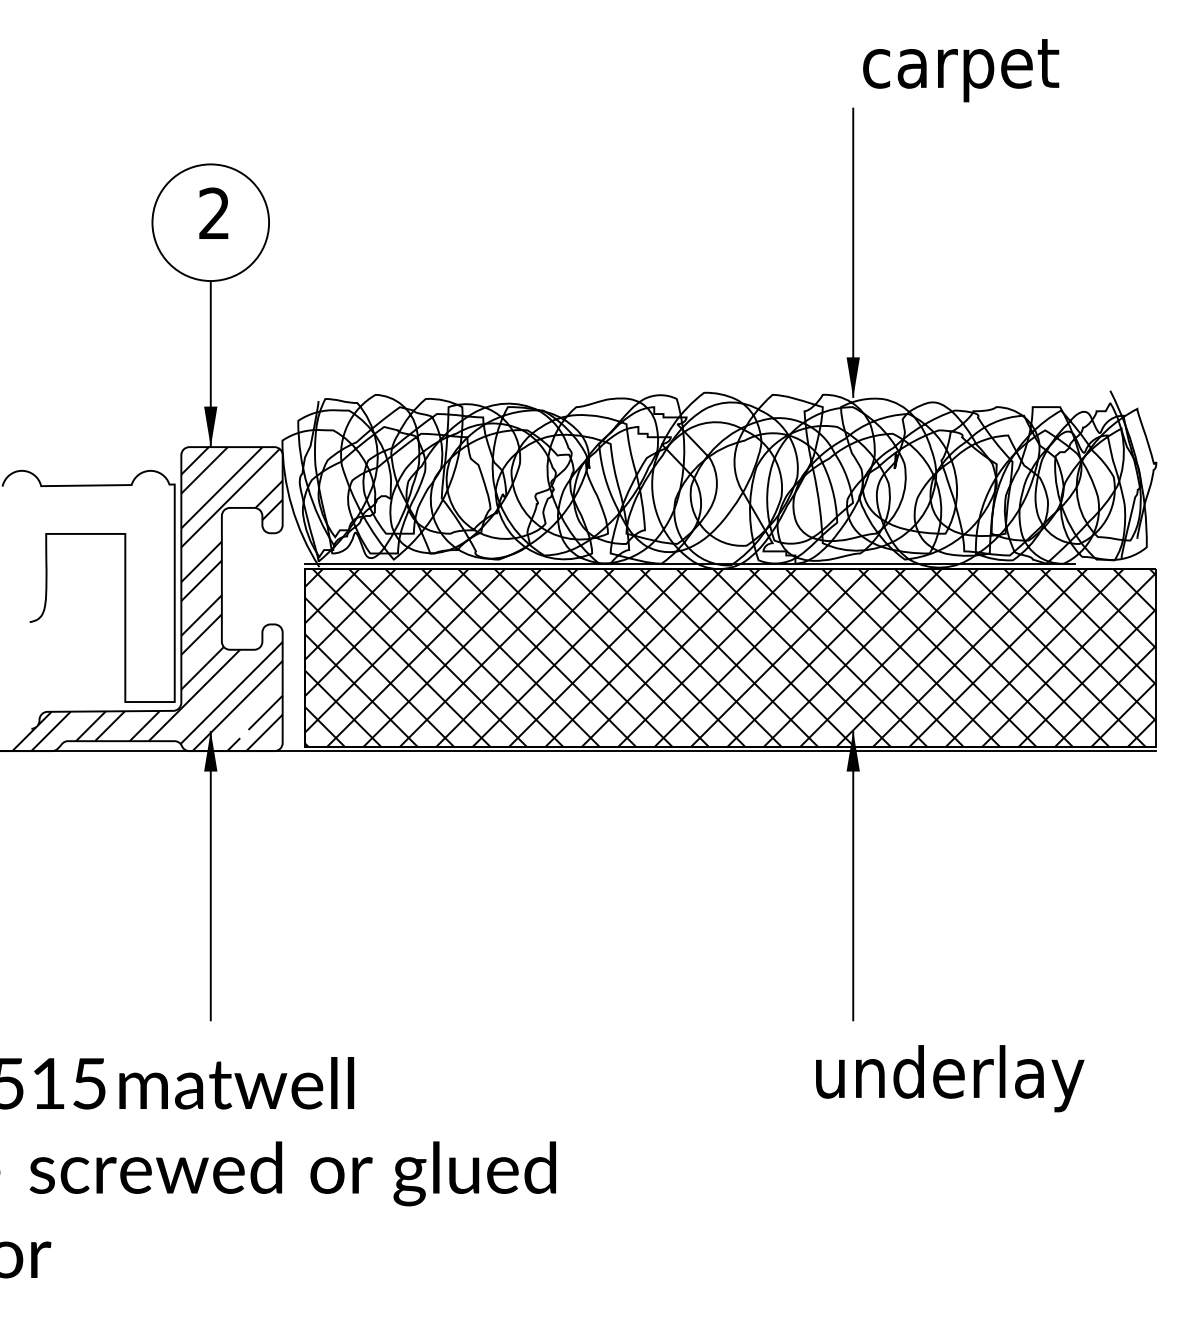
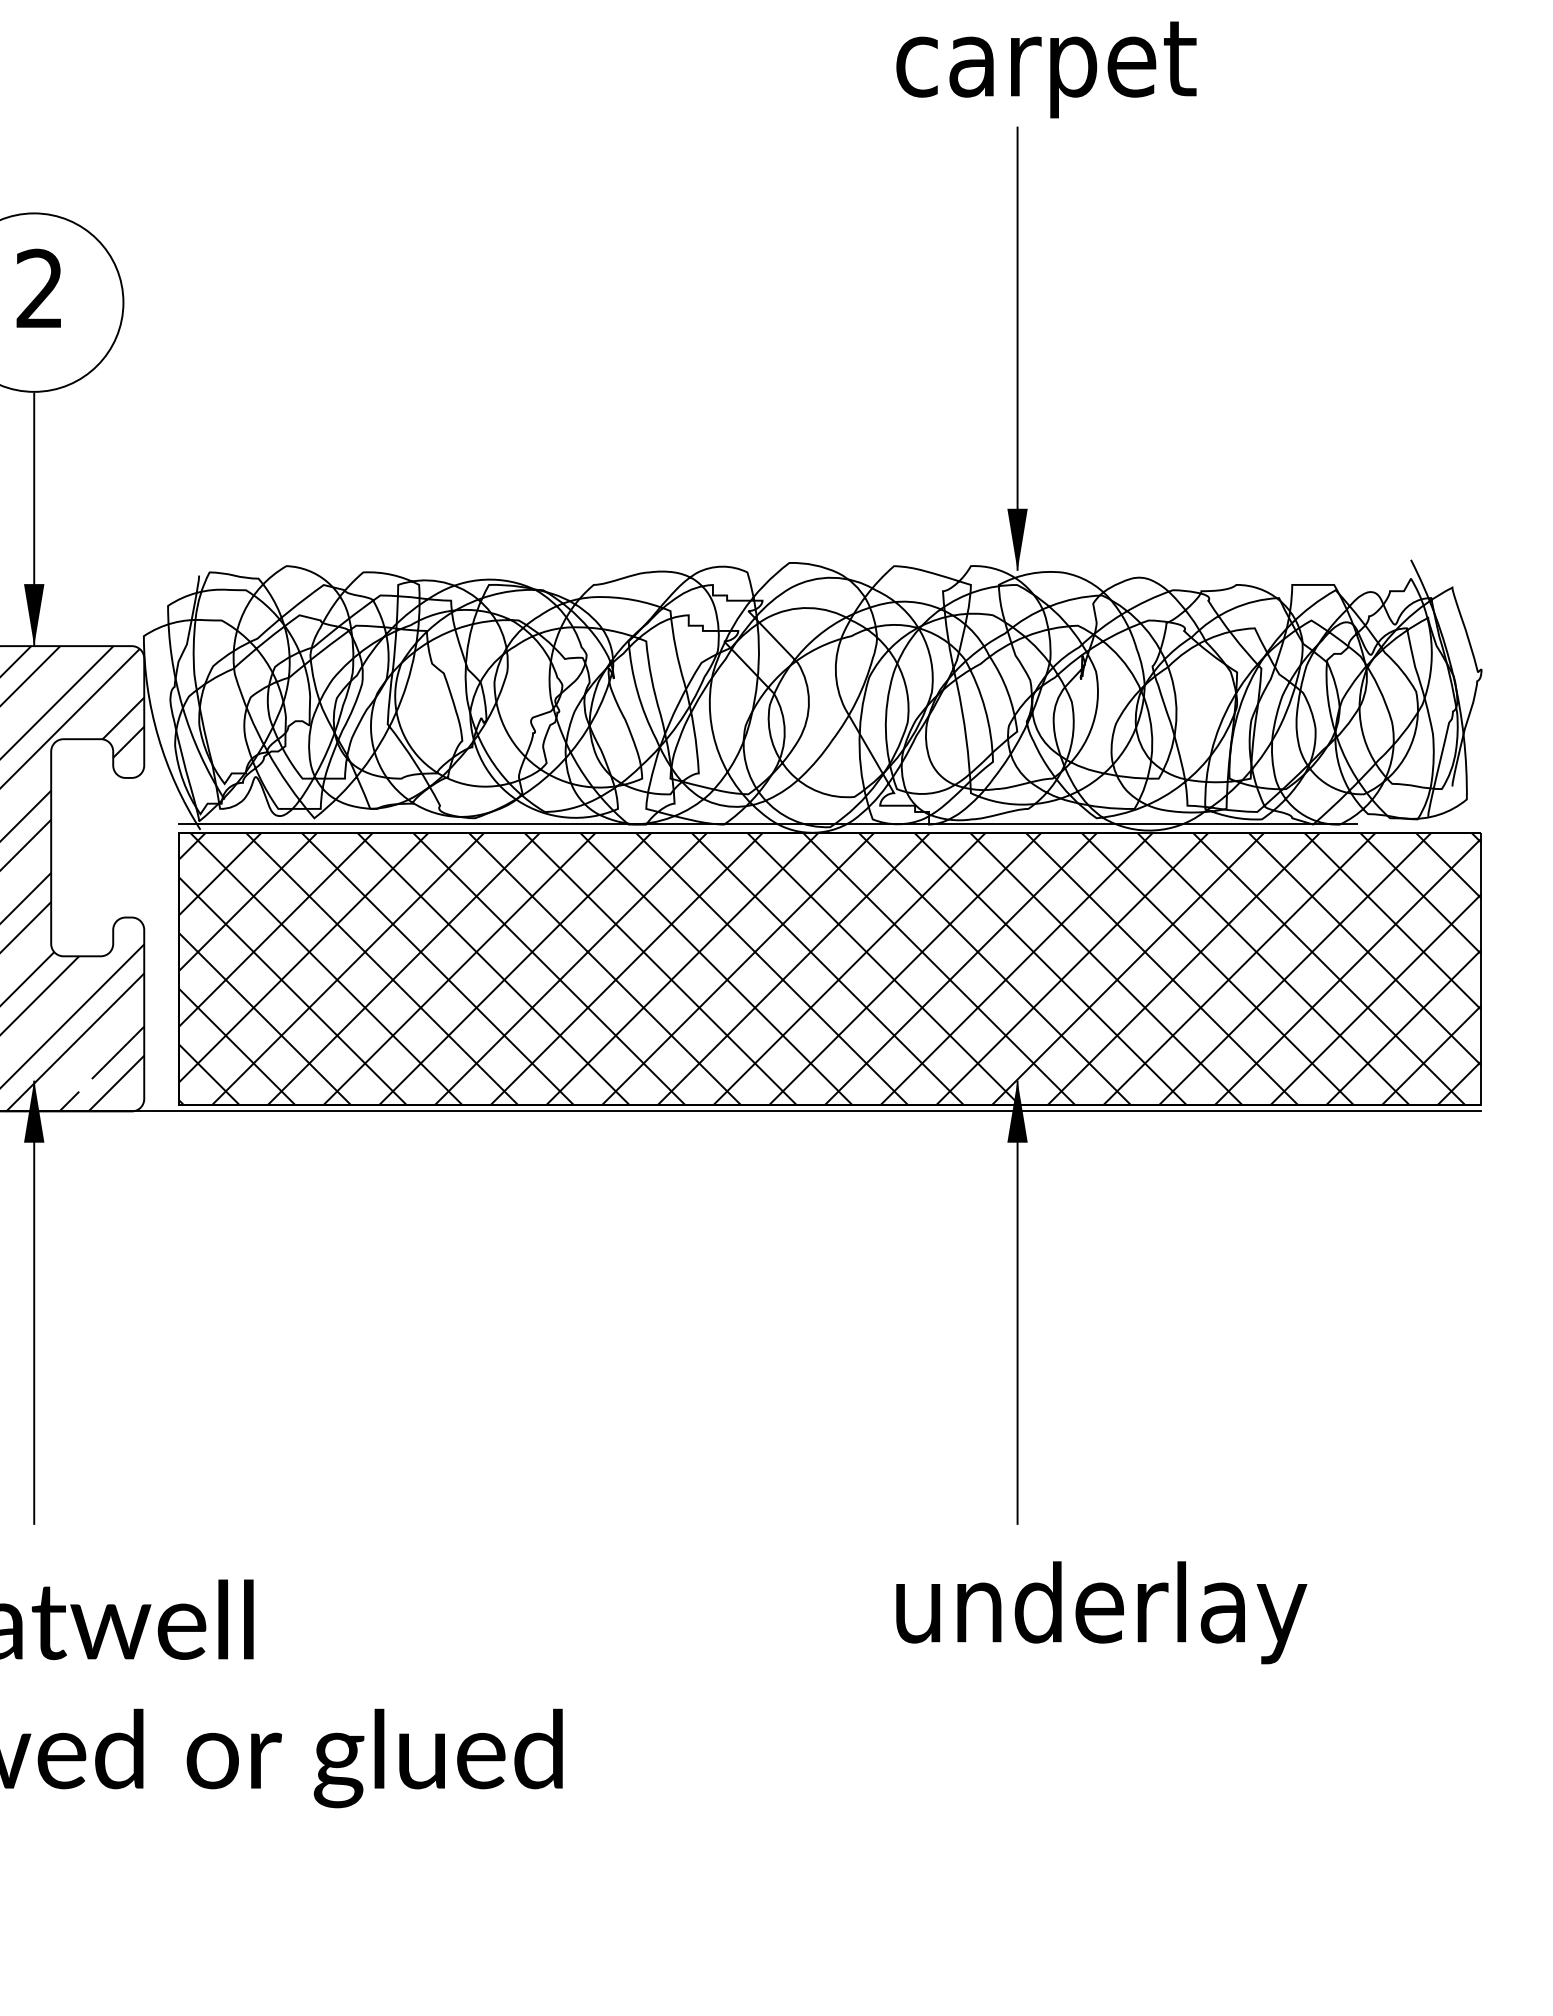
text: (961, 70) -> (1047, 69), moved
text: (950, 1078) -> (1102, 1612), moved

